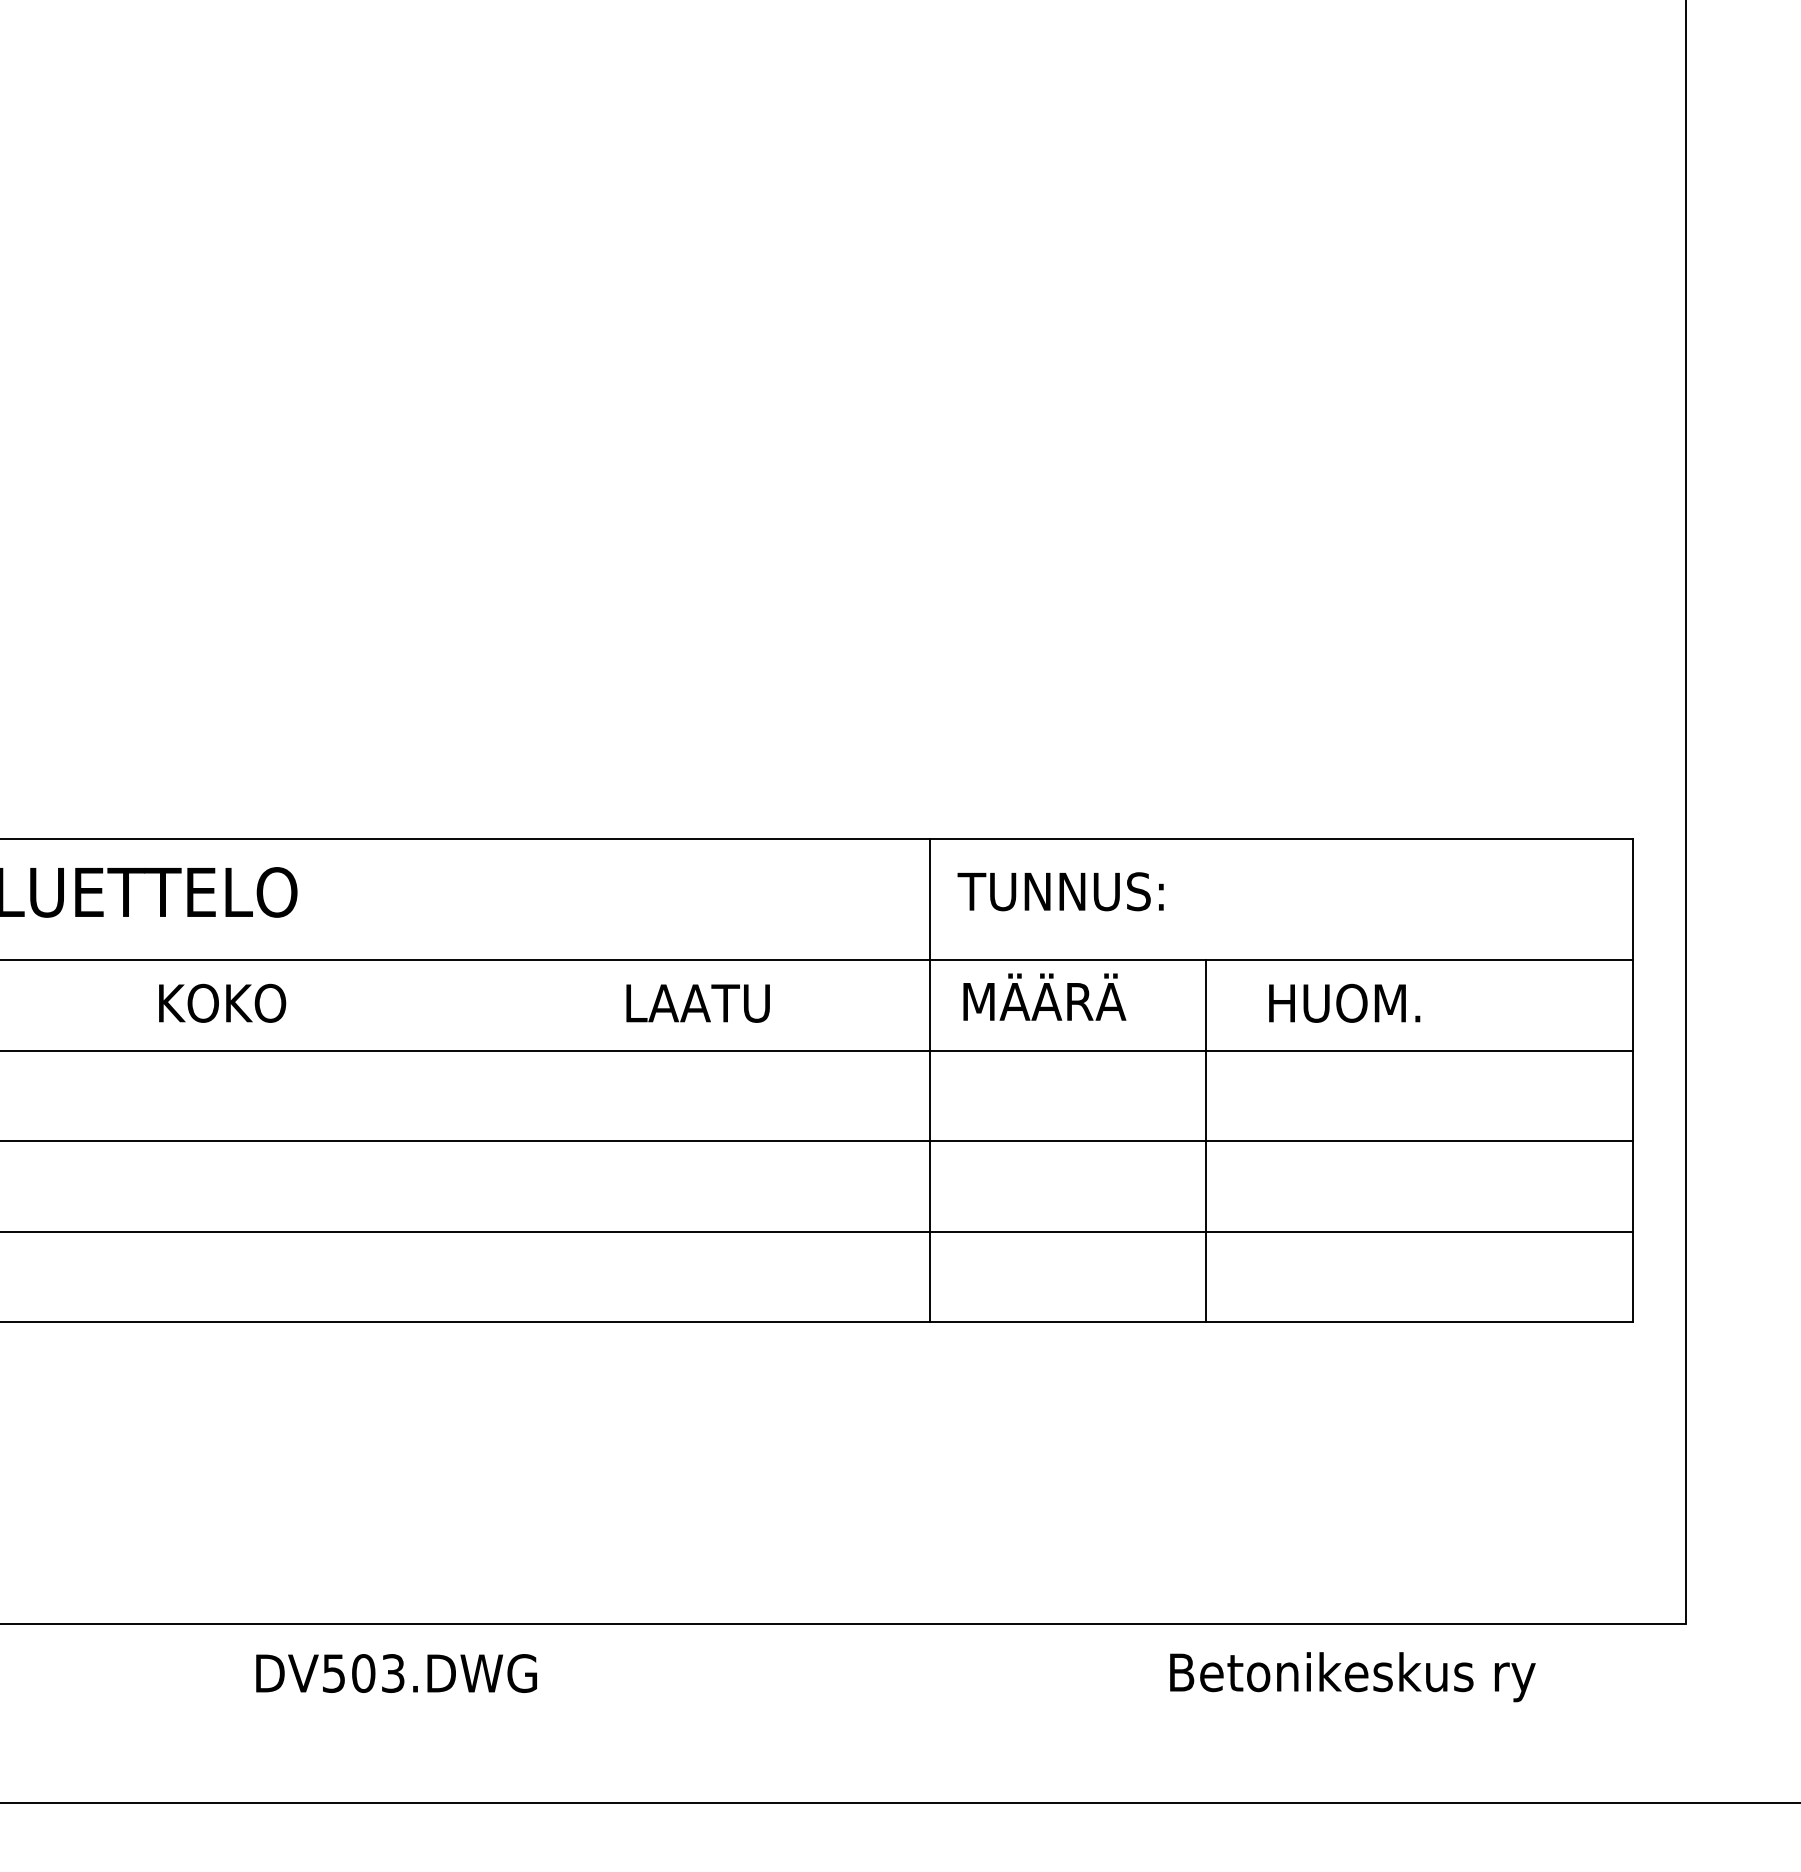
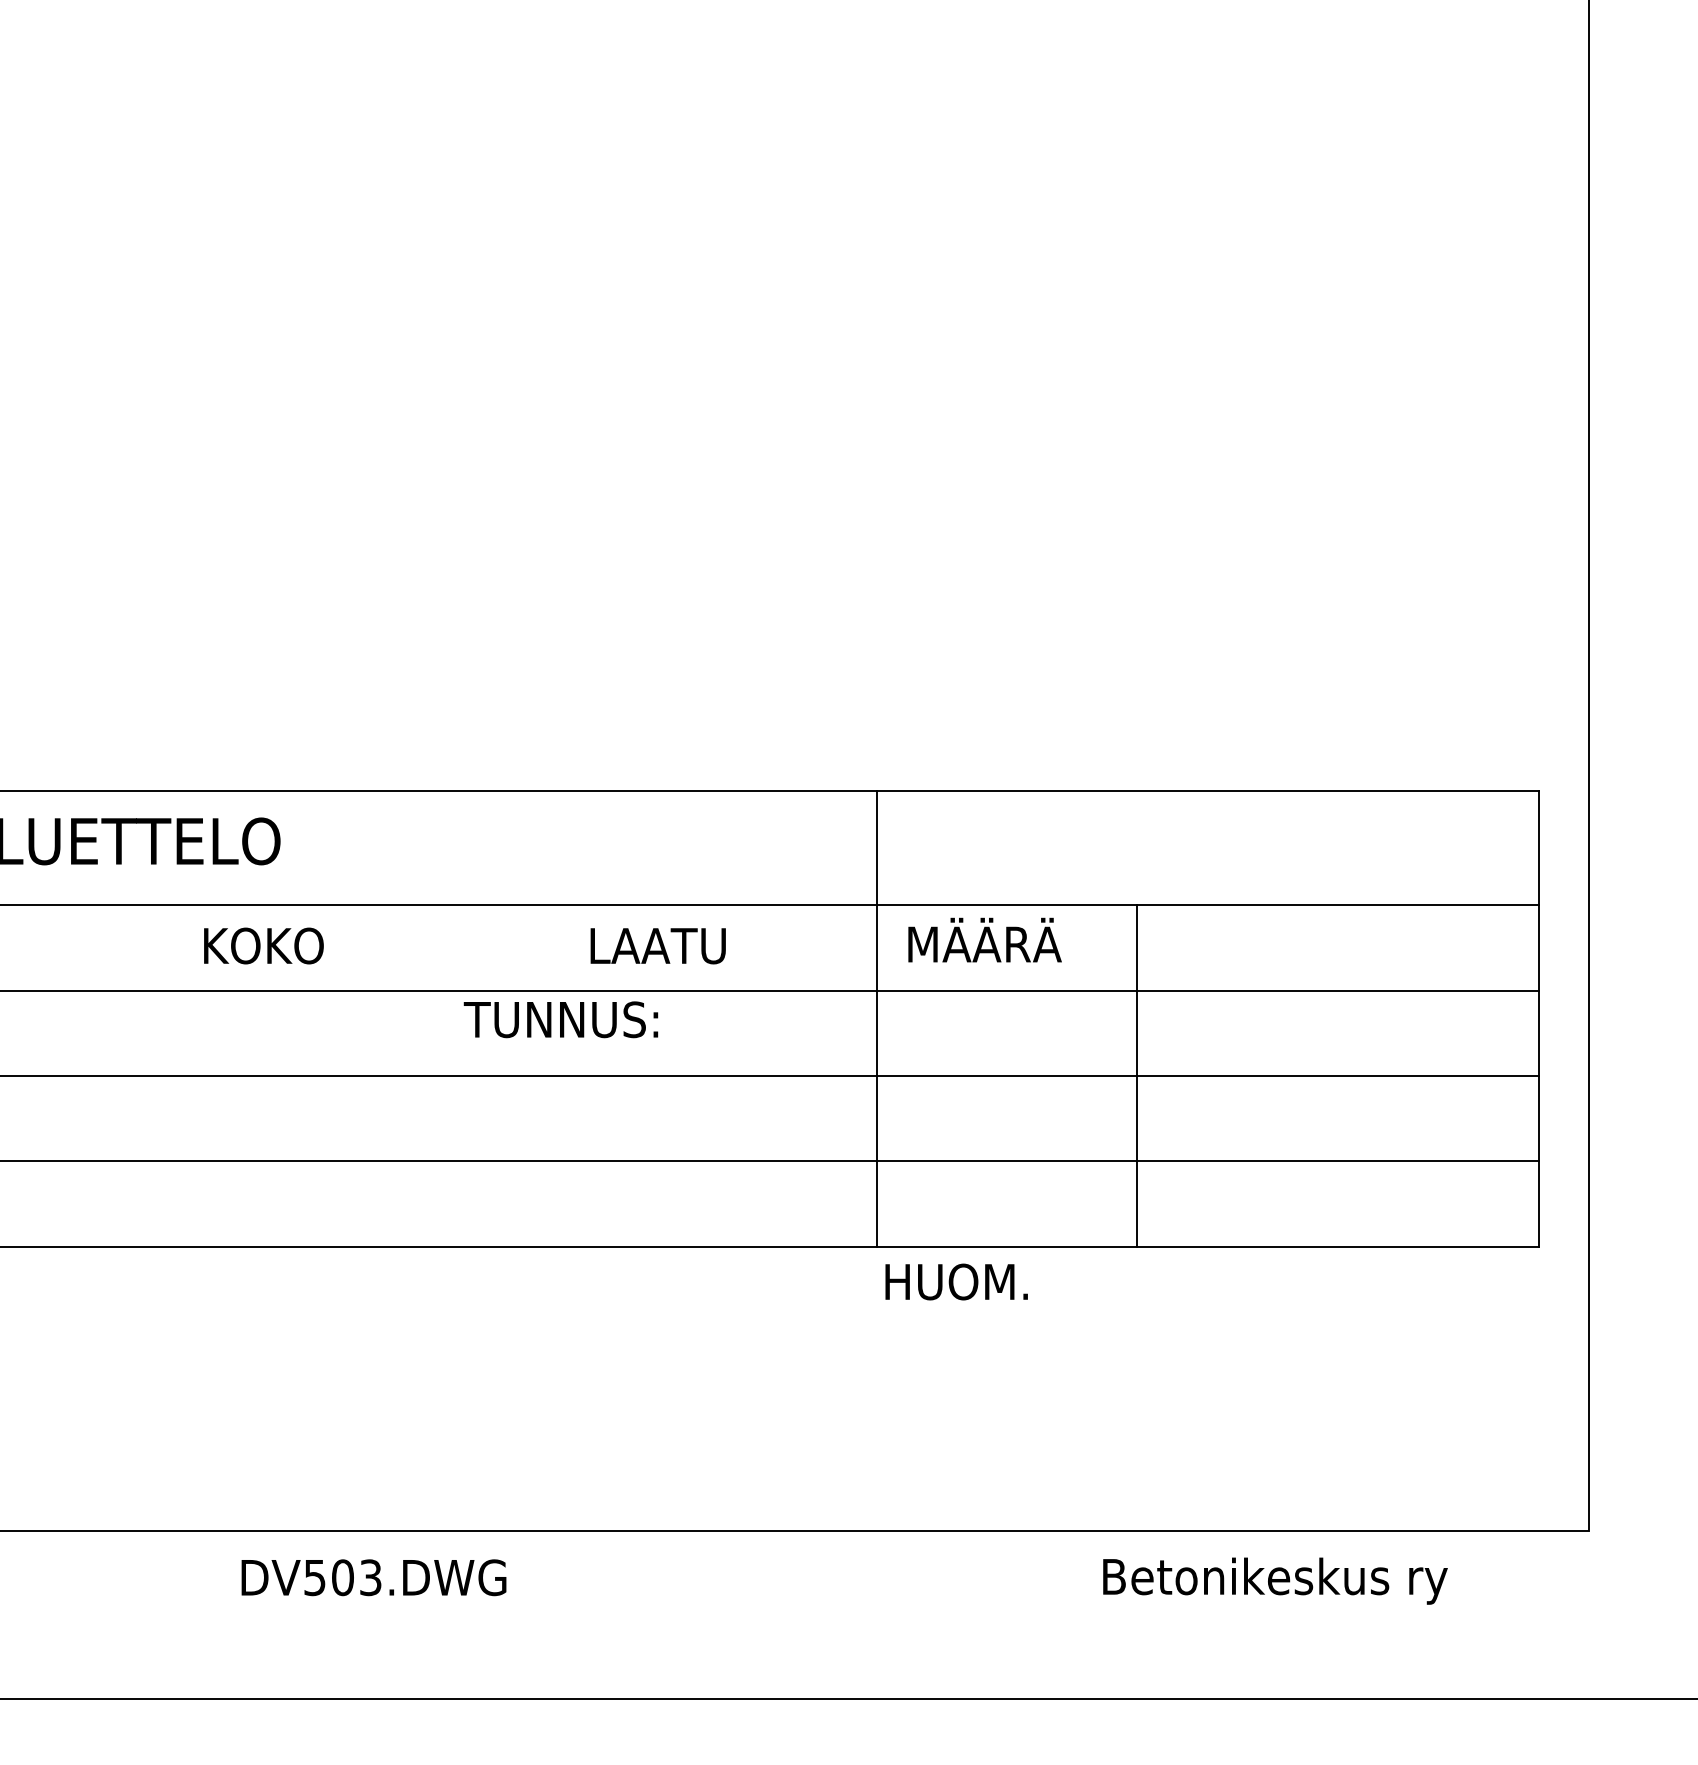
text: (1060, 891) -> (560, 1019), moved
text: (222, 1002) -> (263, 945), moved
text: (1344, 1002) -> (956, 1281), moved

